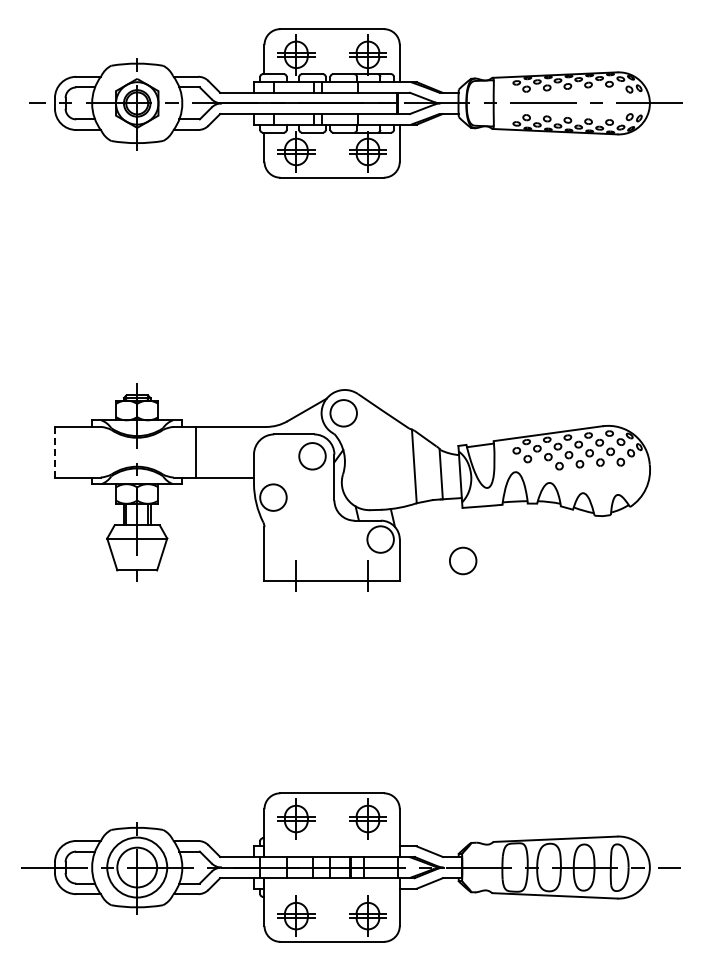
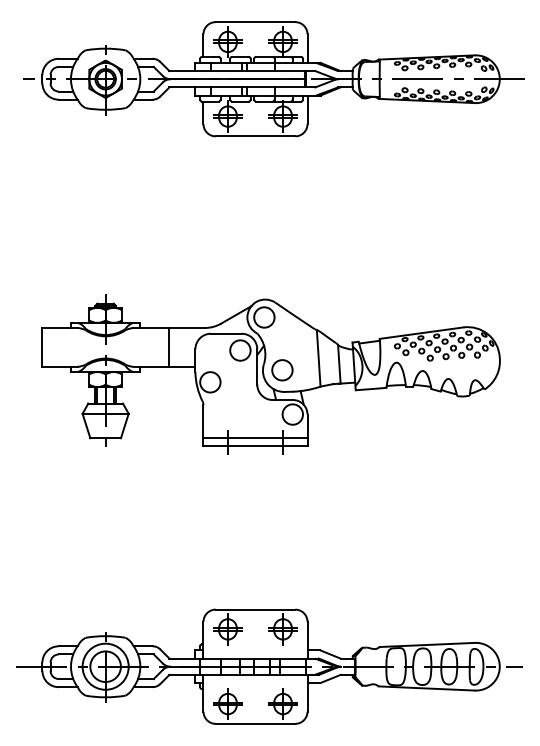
line: (196, 451) -> (169, 346), moved
line: (54, 452) -> (42, 347), dashed -> solid
circle: (463, 560) -> (282, 369), moved
line: (331, 570) -> (255, 438), added

